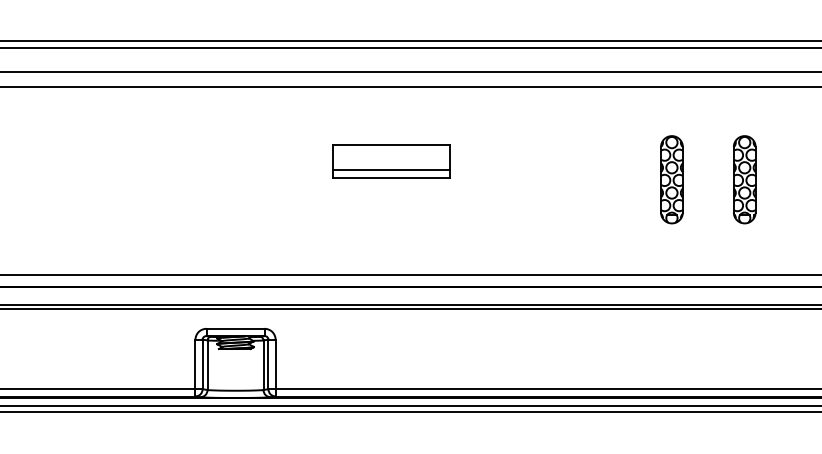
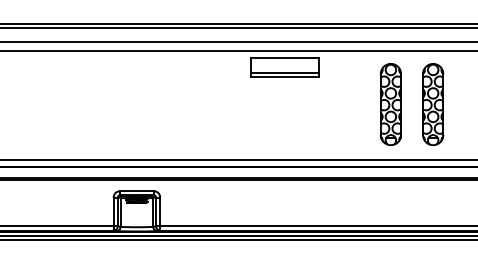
part: (391, 160) -> (284, 67), moved
part: (671, 179) -> (390, 104), size x1.6
part: (743, 179) -> (432, 104), size x1.6

